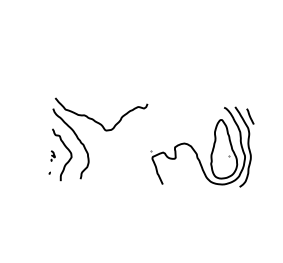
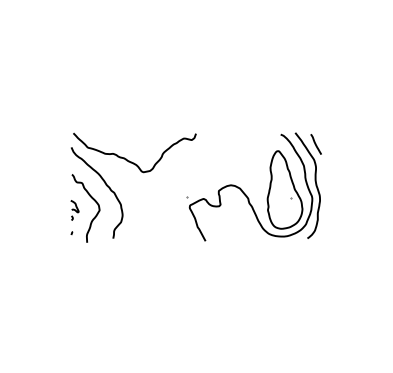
part: (195, 150) -> (245, 193), moved
part: (52, 156) -> (74, 210), size x1.43

